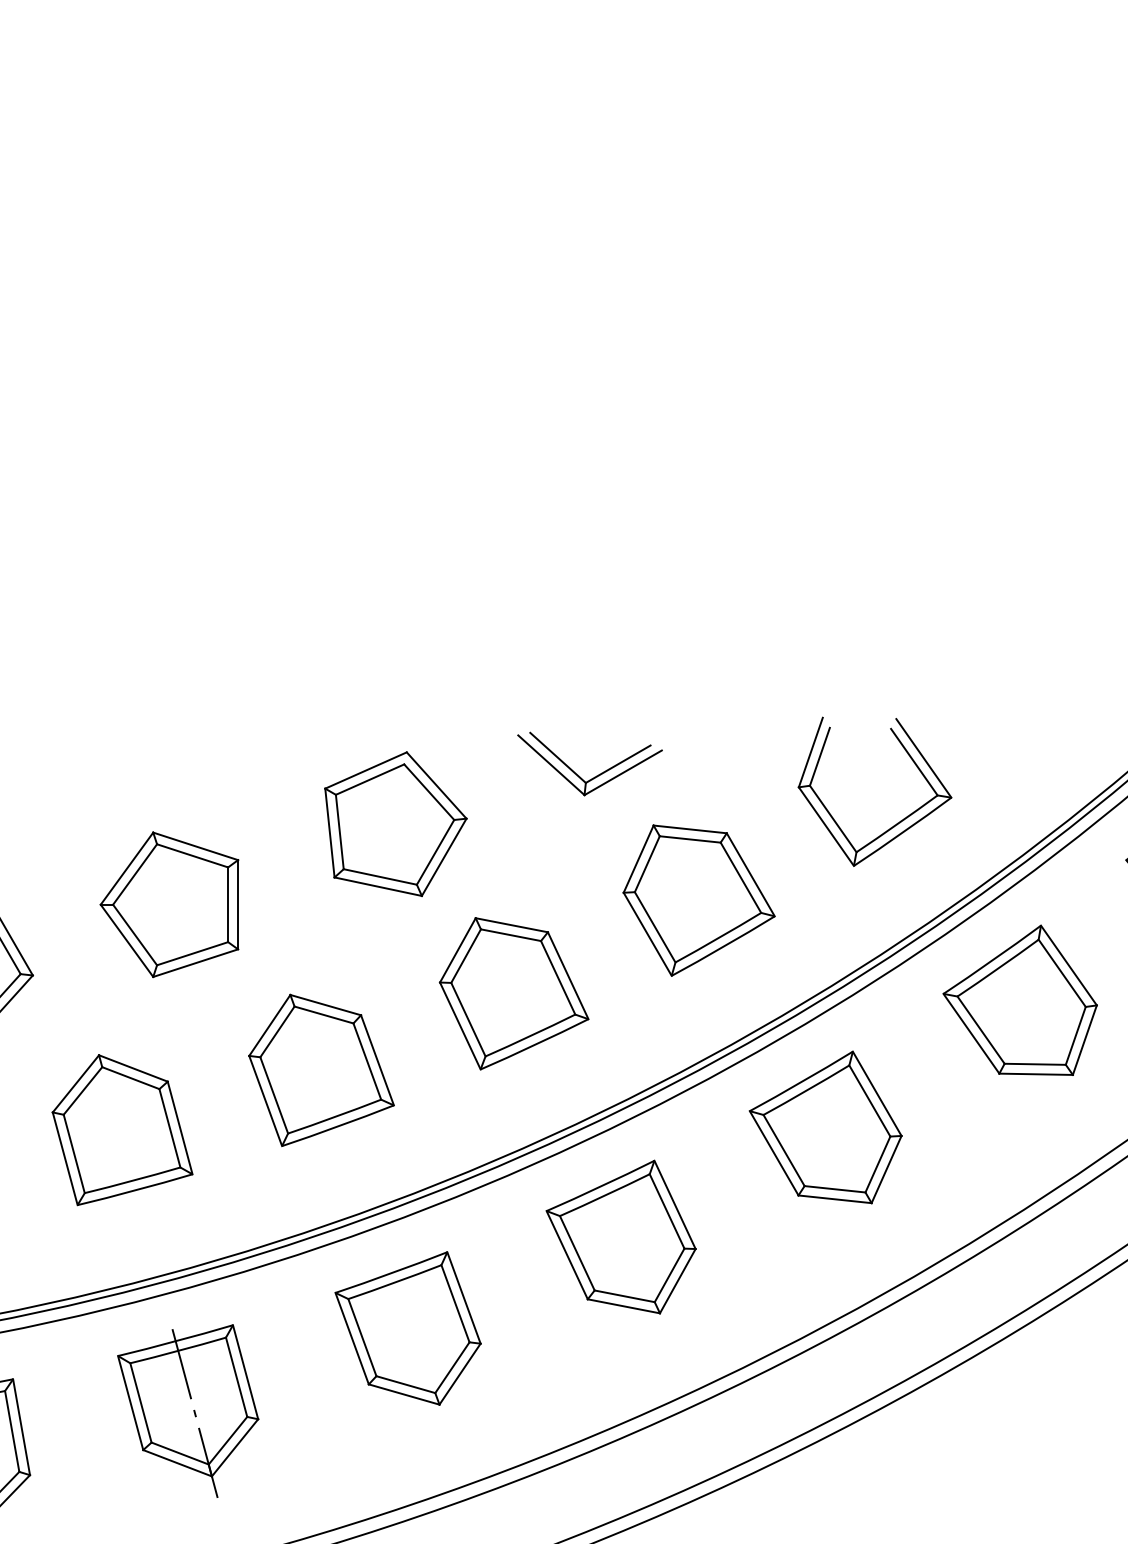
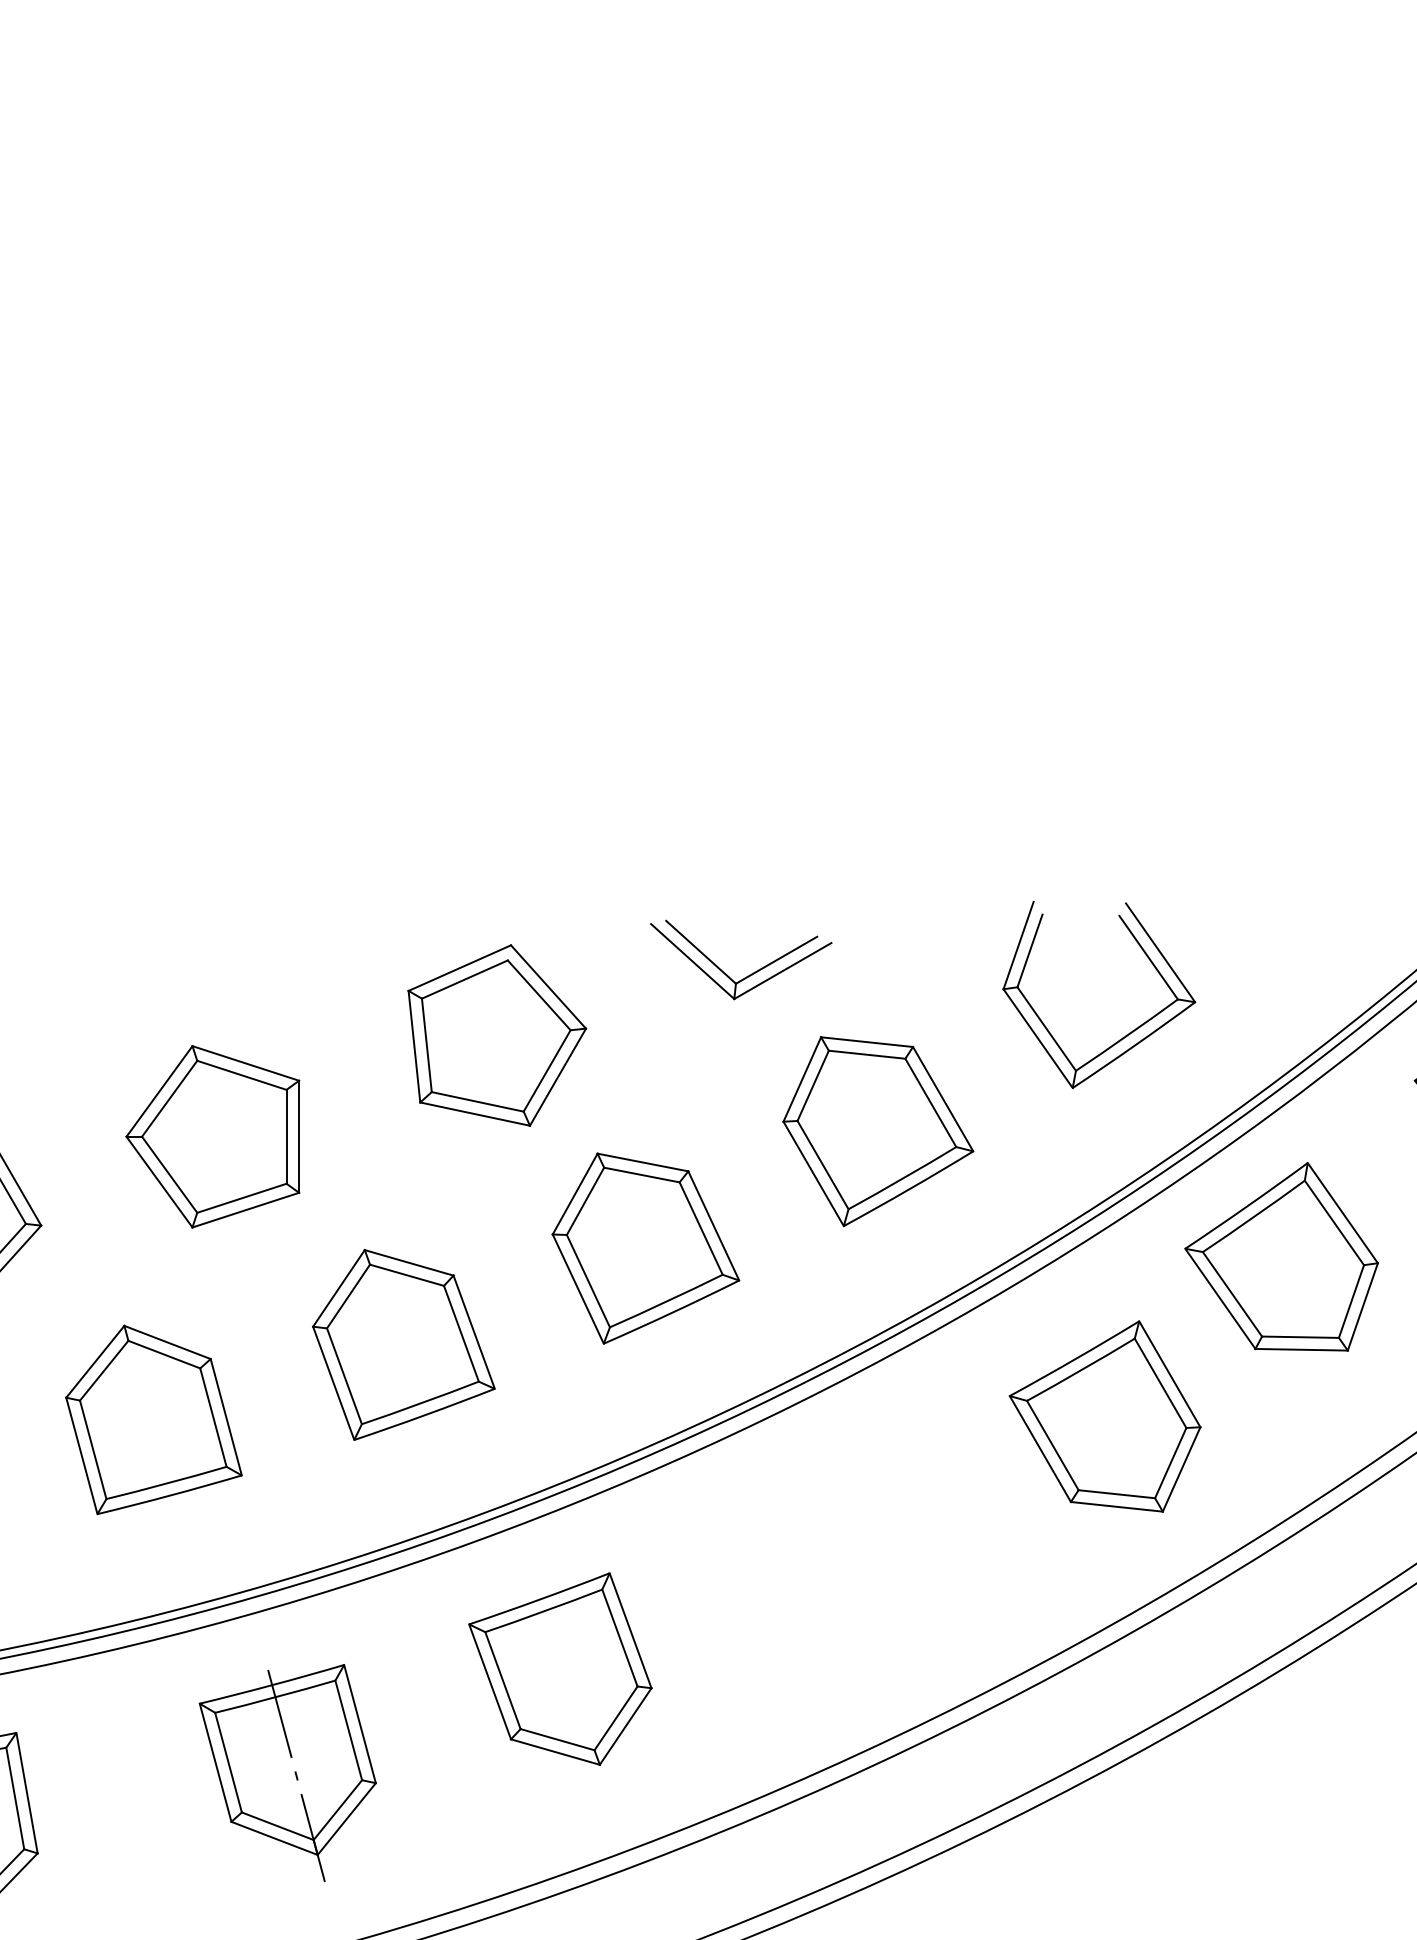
part: (825, 1127) -> (1104, 1416), moved
part: (620, 1236) -> (779, 1553), removed
part: (407, 1328) -> (559, 1669), moved
part: (188, 1410) -> (288, 1772), moved

